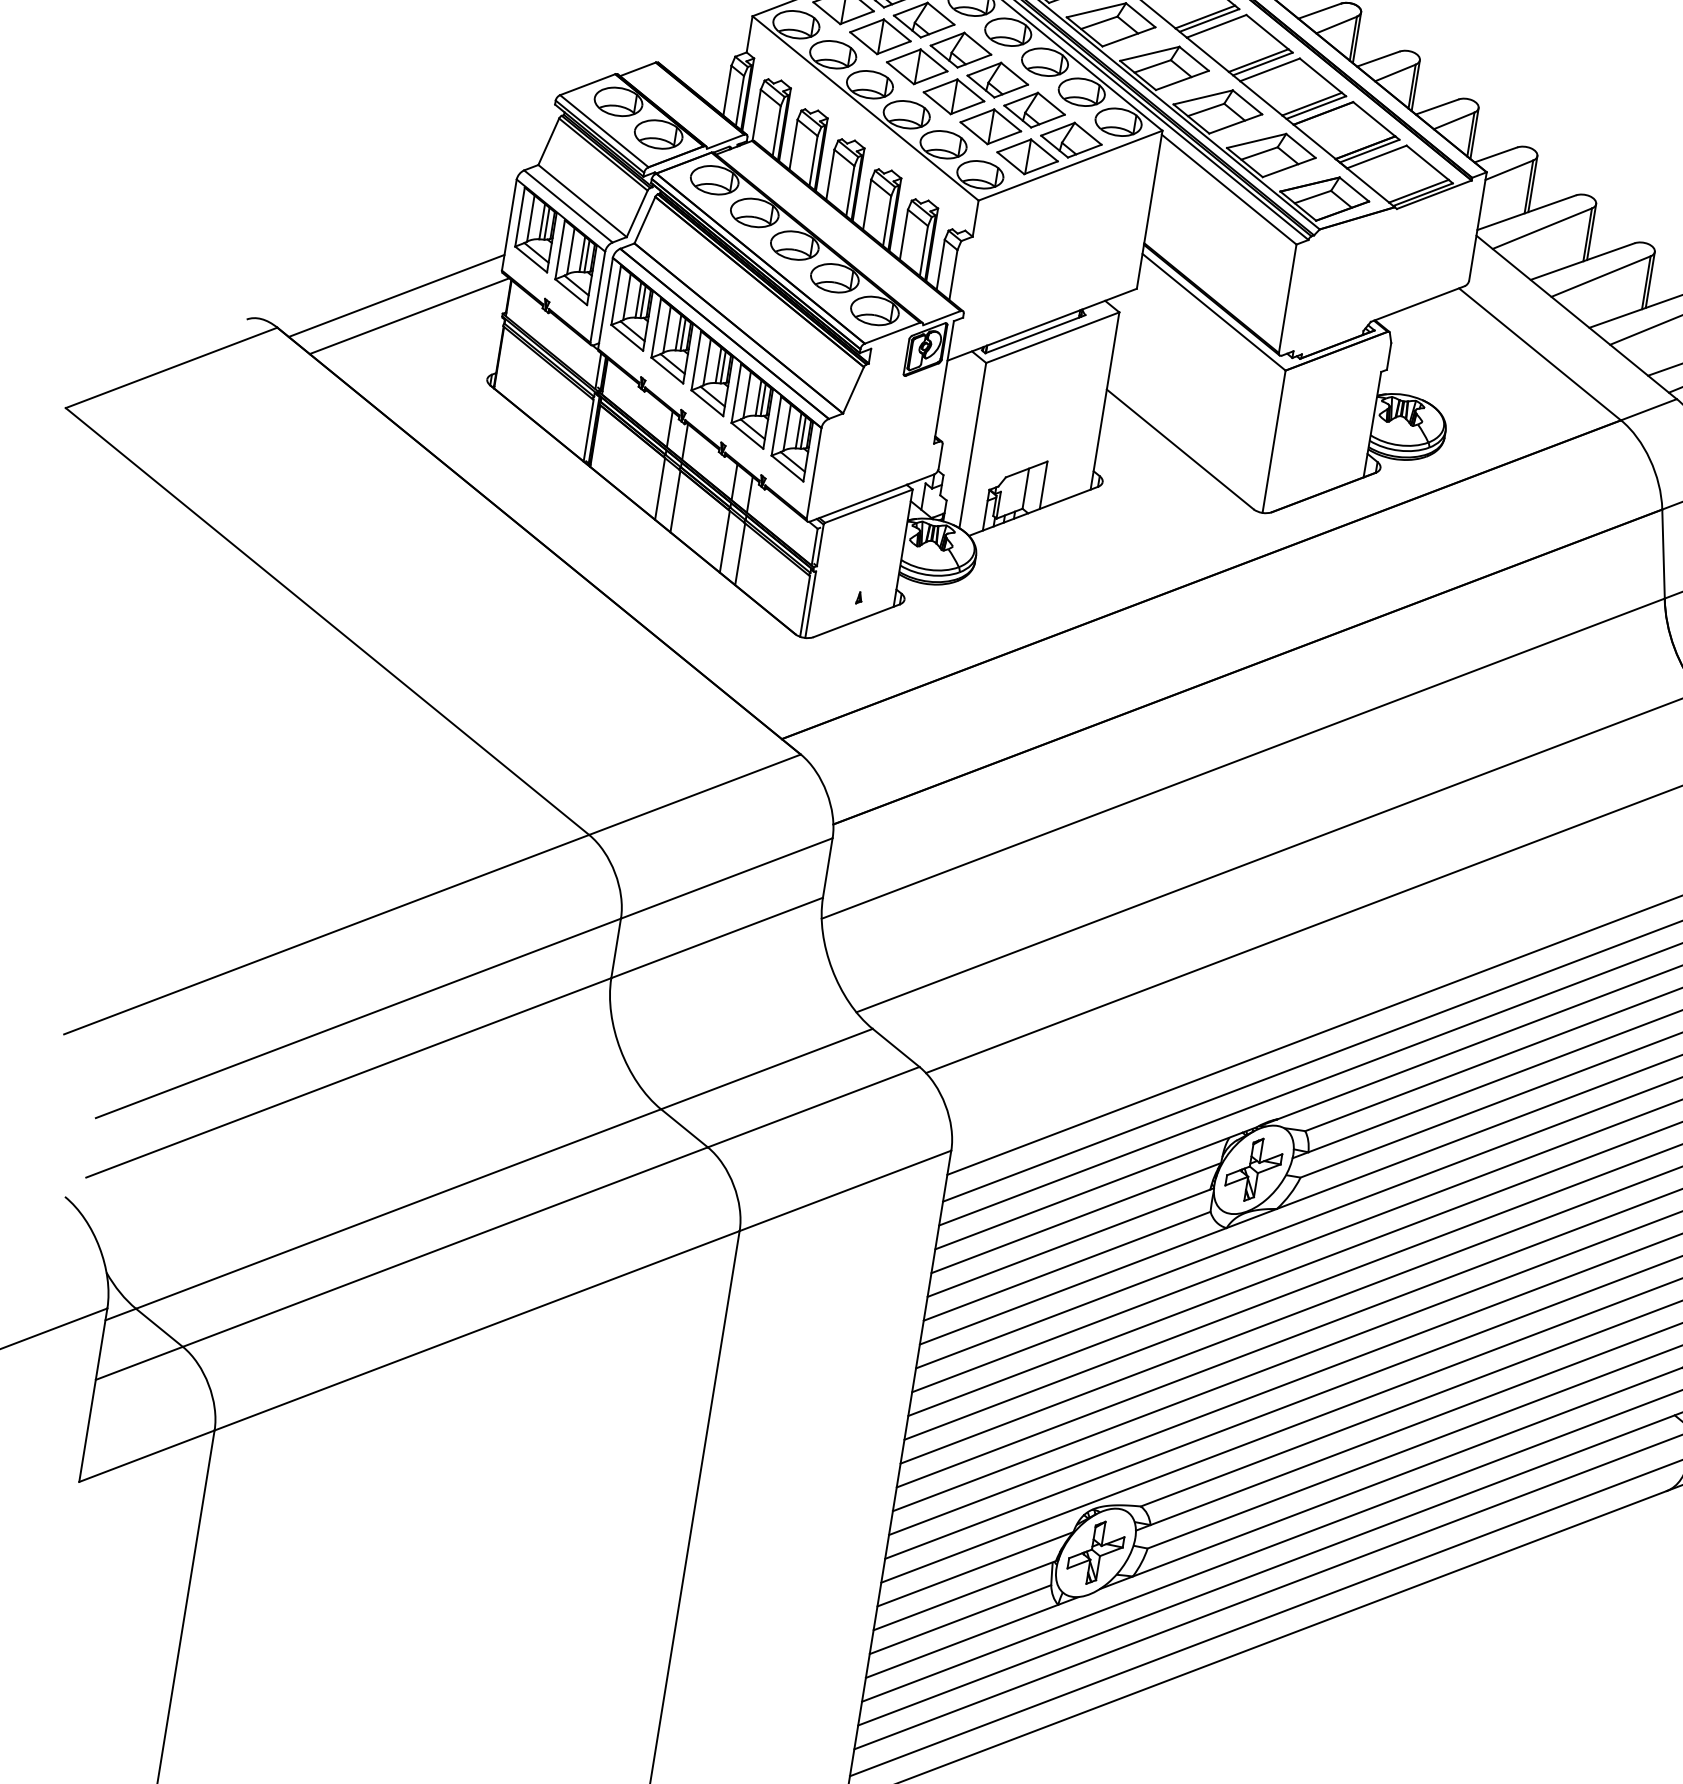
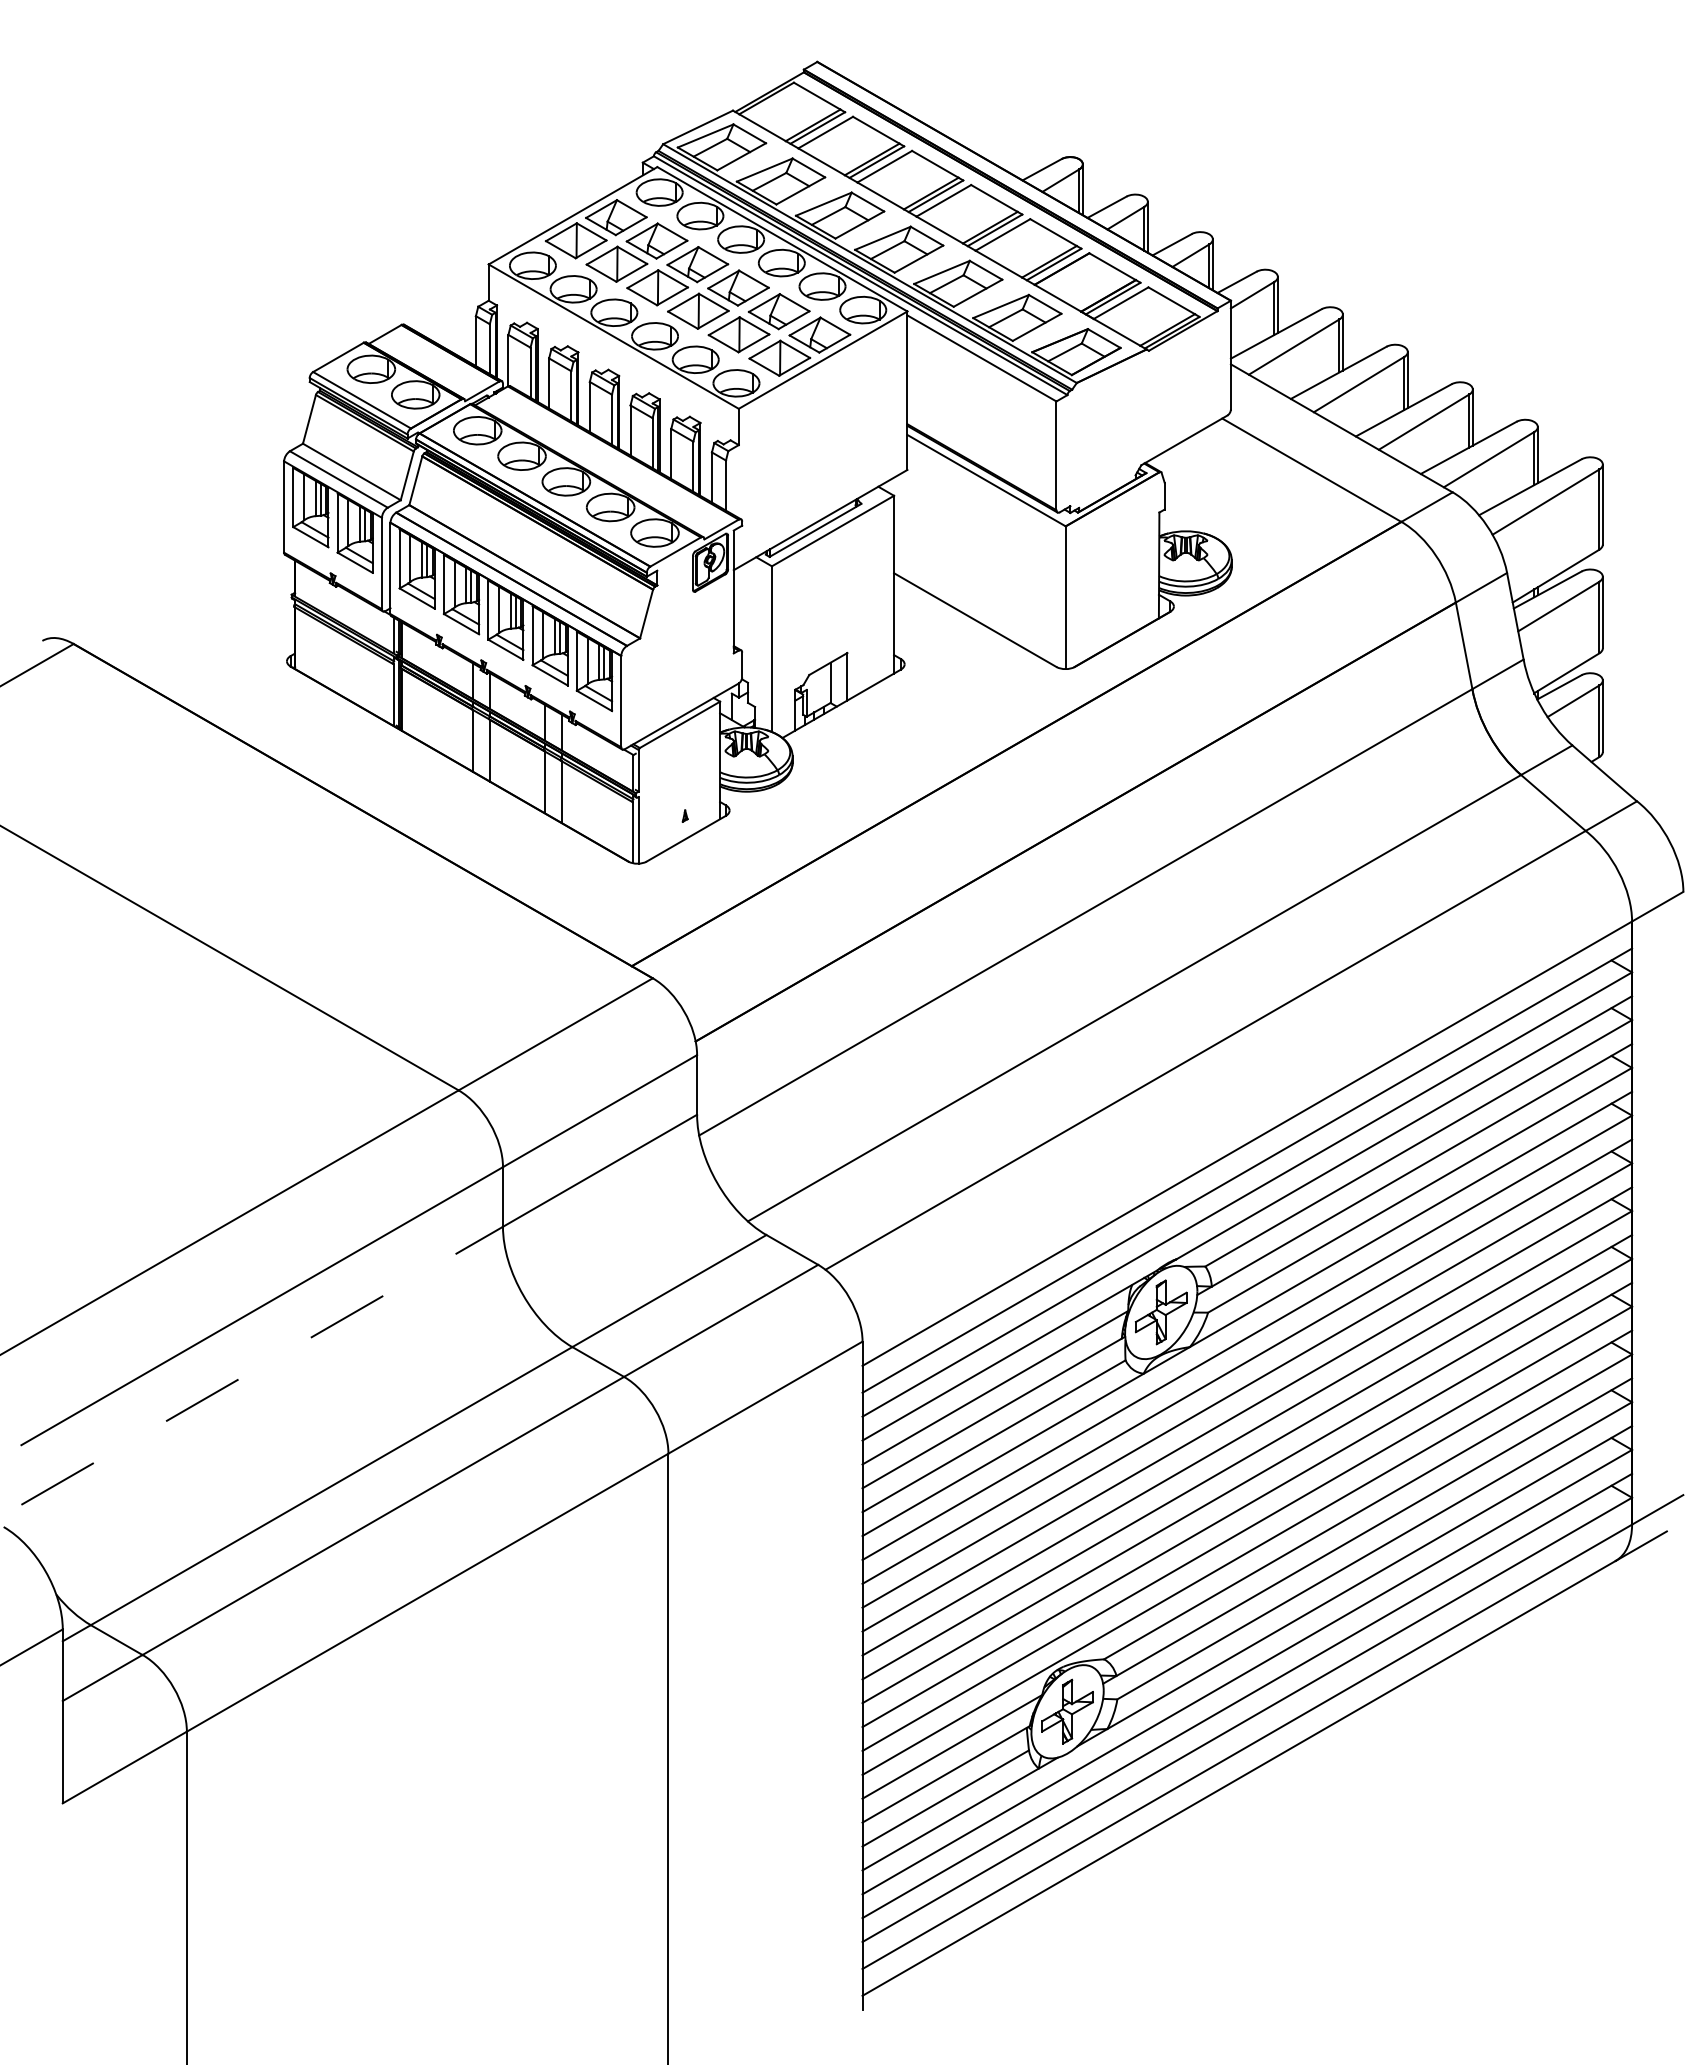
line: (397, 295) -> (185, 593), removed
line: (409, 315) -> (200, 611), removed
line: (349, 1077) -> (262, 1365), solid -> dashed

